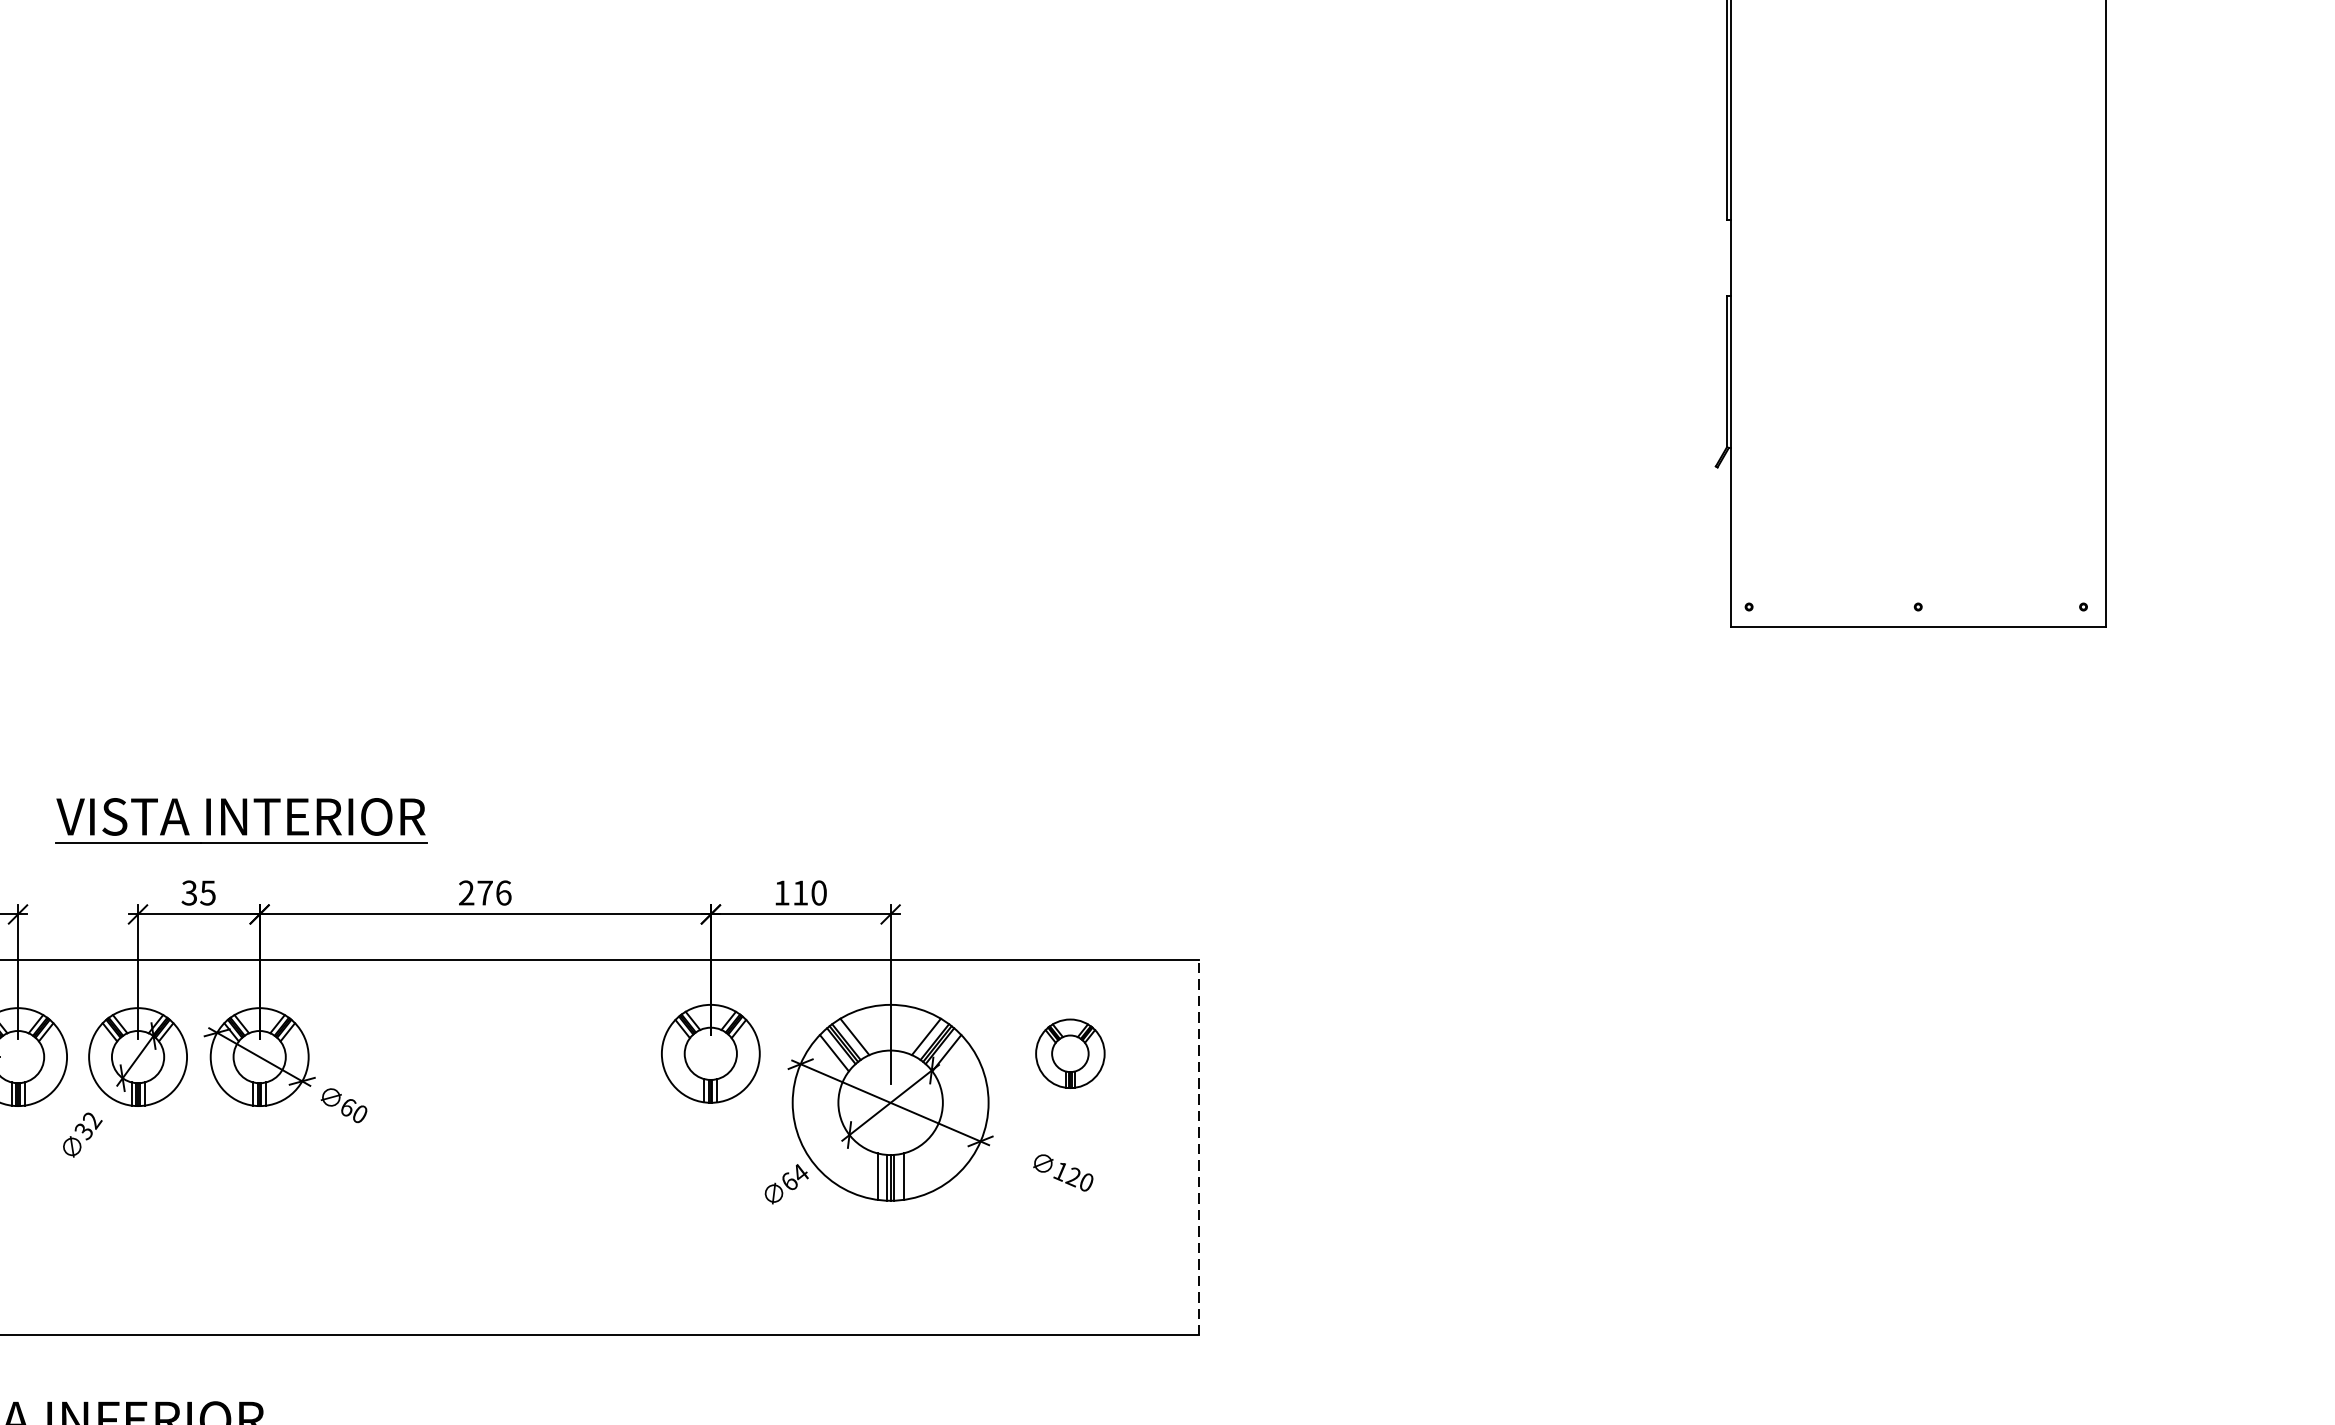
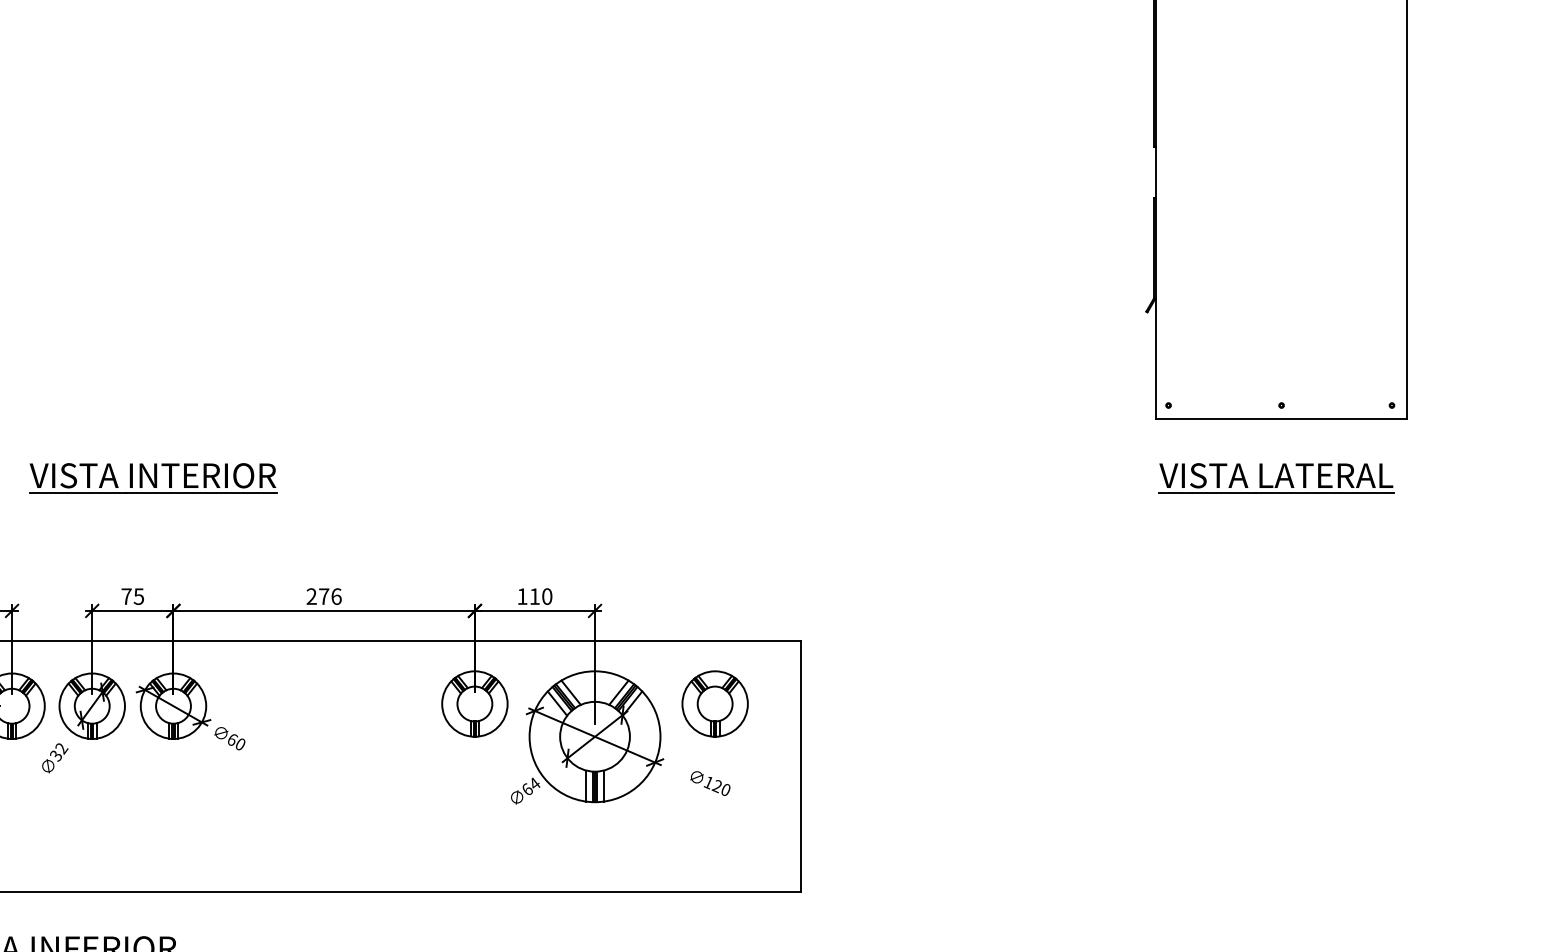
part: (1910, 716) -> (1276, 478), added
part: (241, 821) -> (153, 478), moved
text: (189, 892) -> (126, 596), 35 -> 75
part: (1069, 1053) -> (714, 703), size x1.43
line: (1198, 1147) -> (800, 766), dashed -> solid

